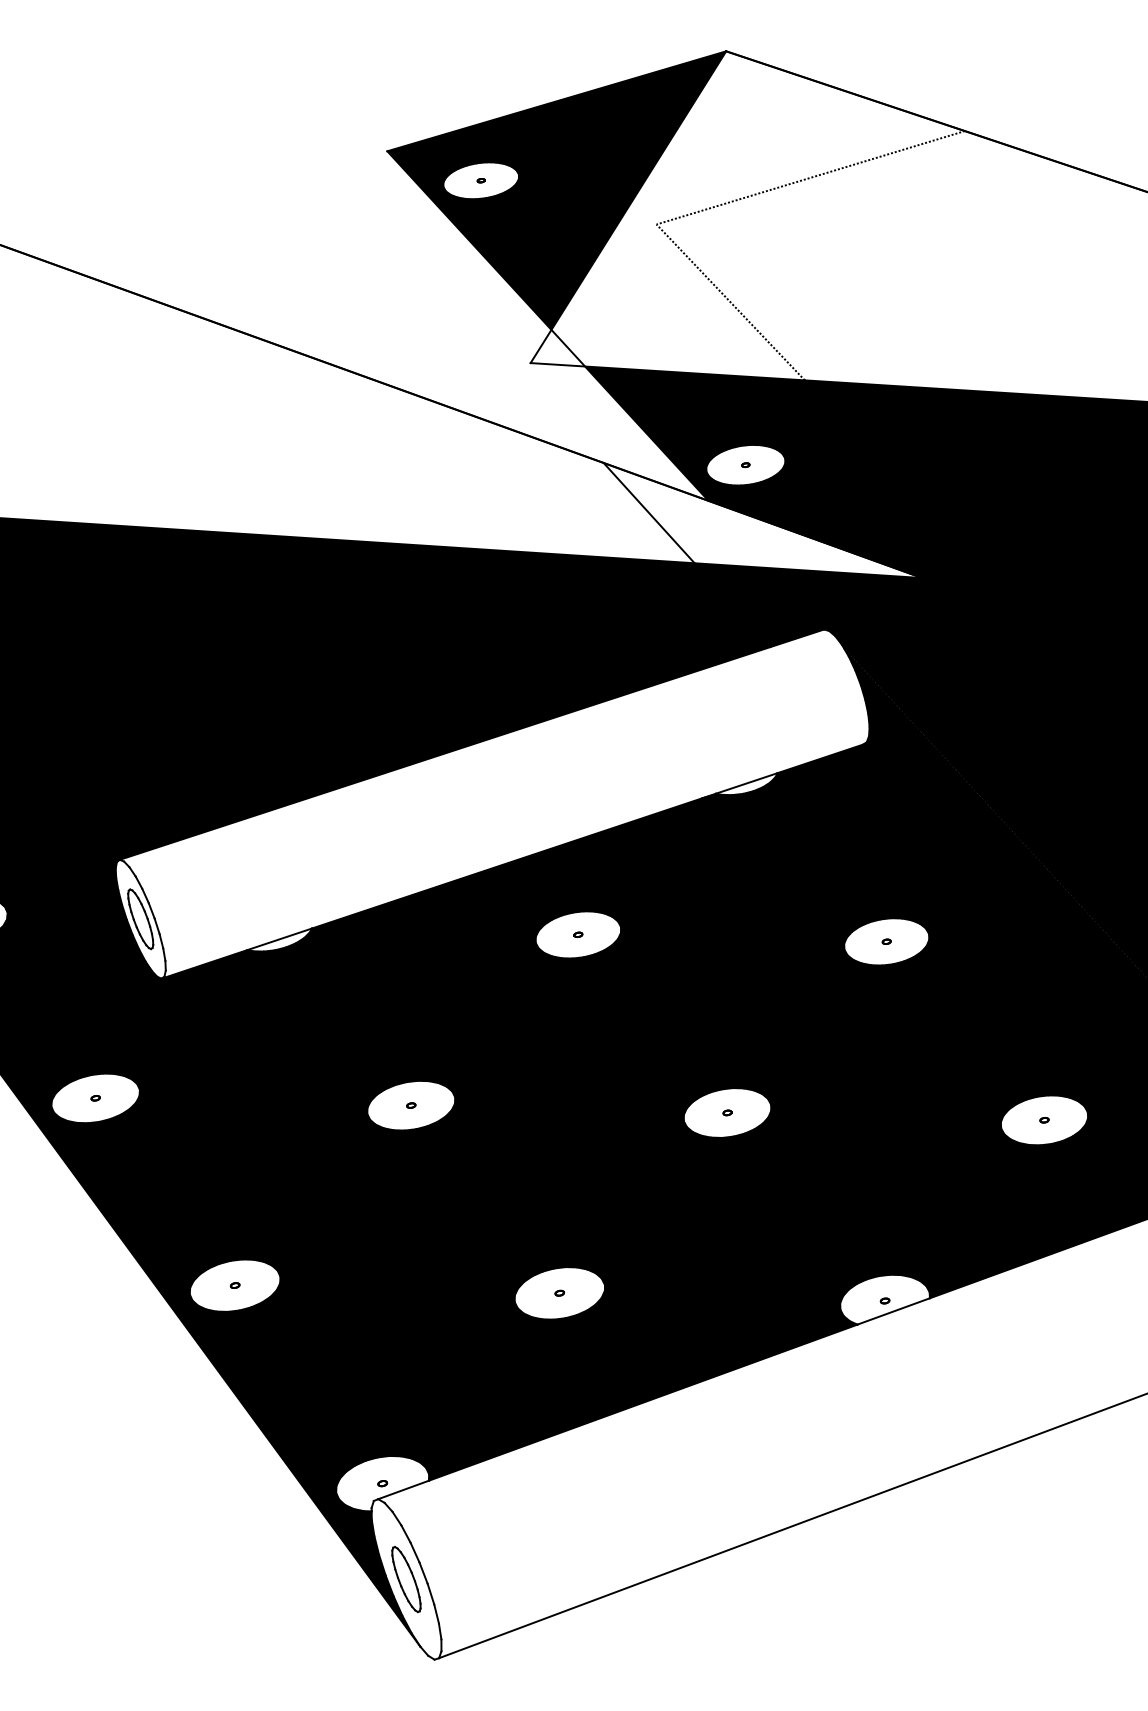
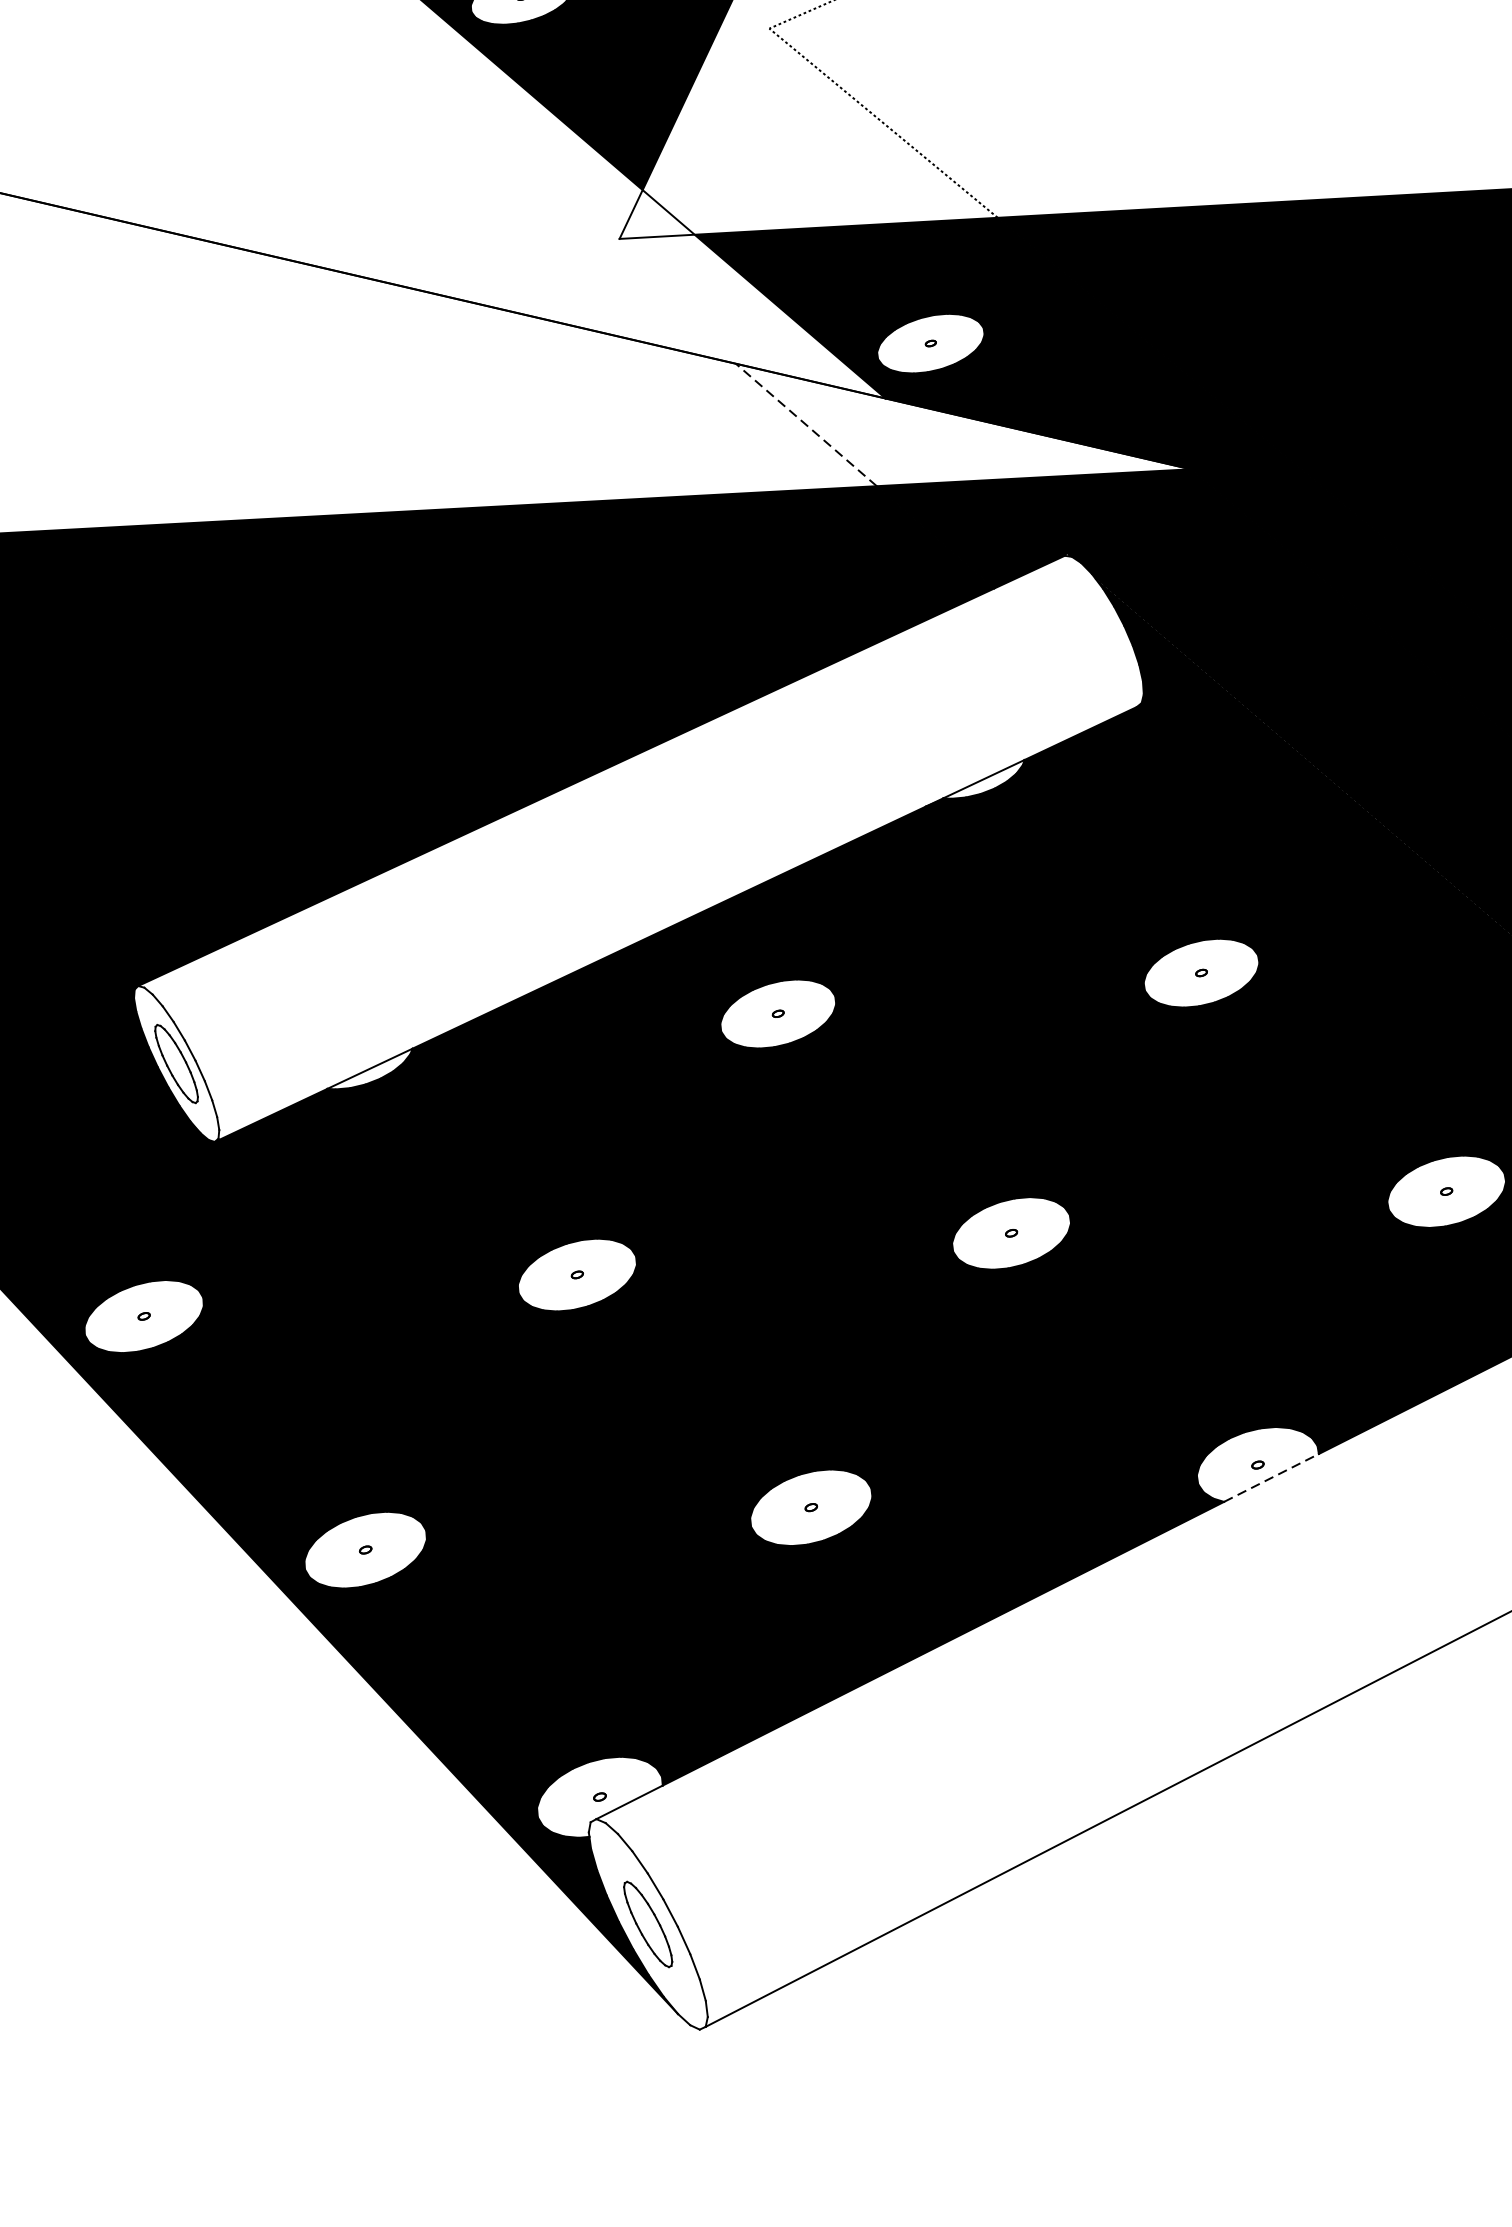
line: (649, 513) -> (806, 425), solid -> dashed
line: (893, 1311) -> (1271, 1478), solid -> dashed

